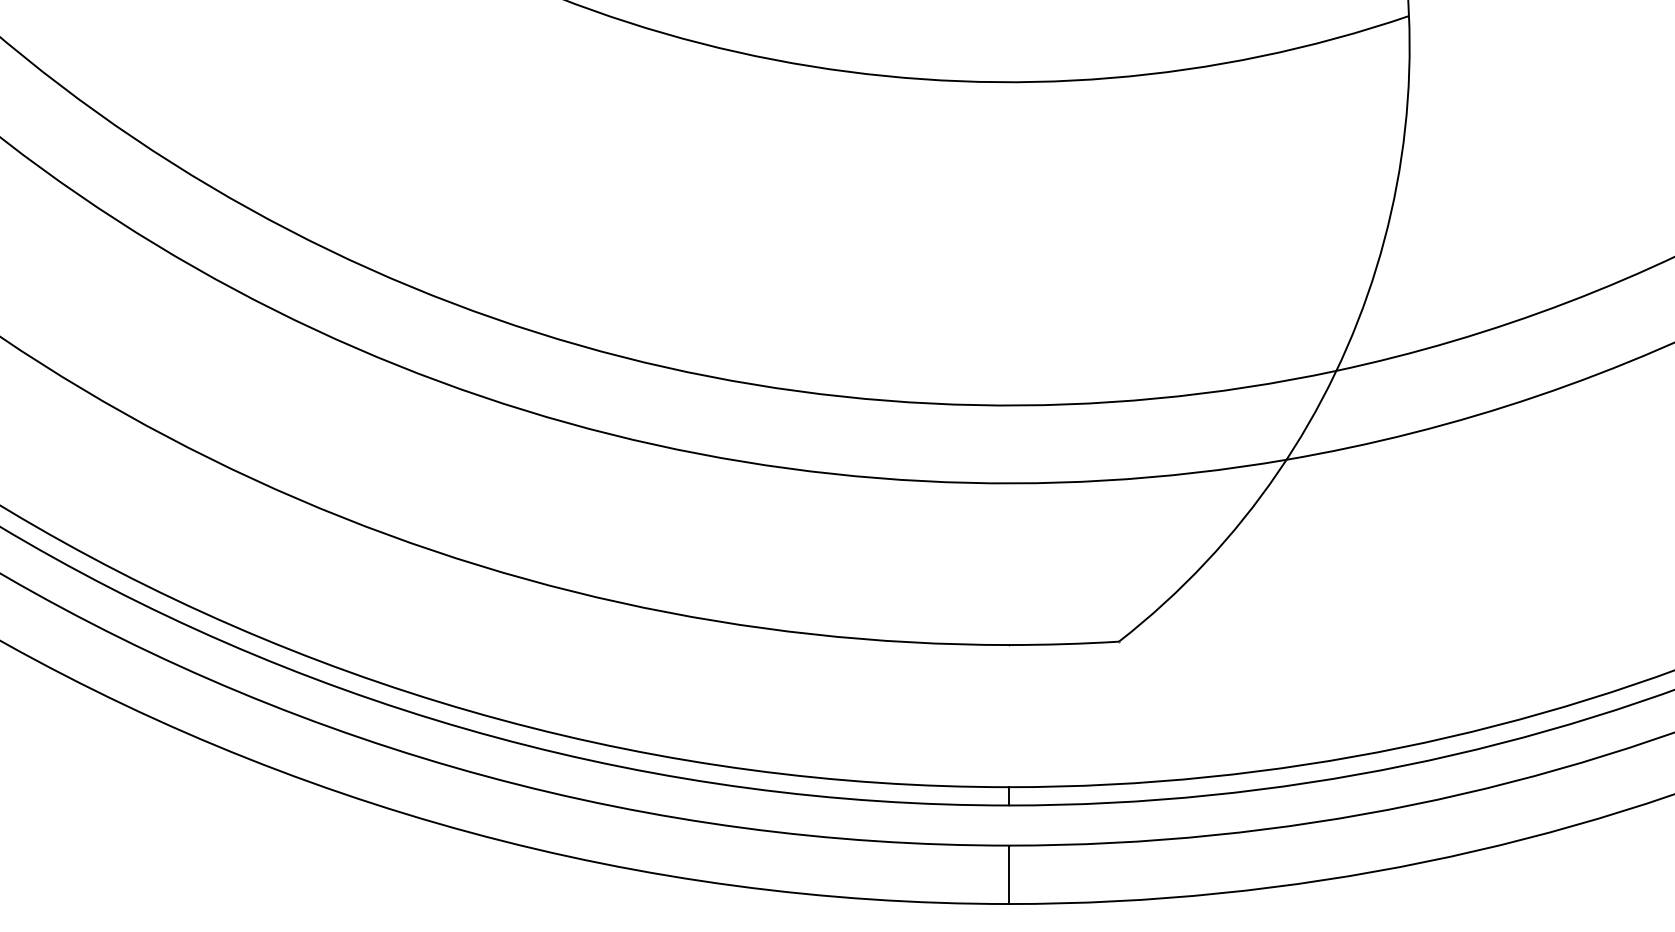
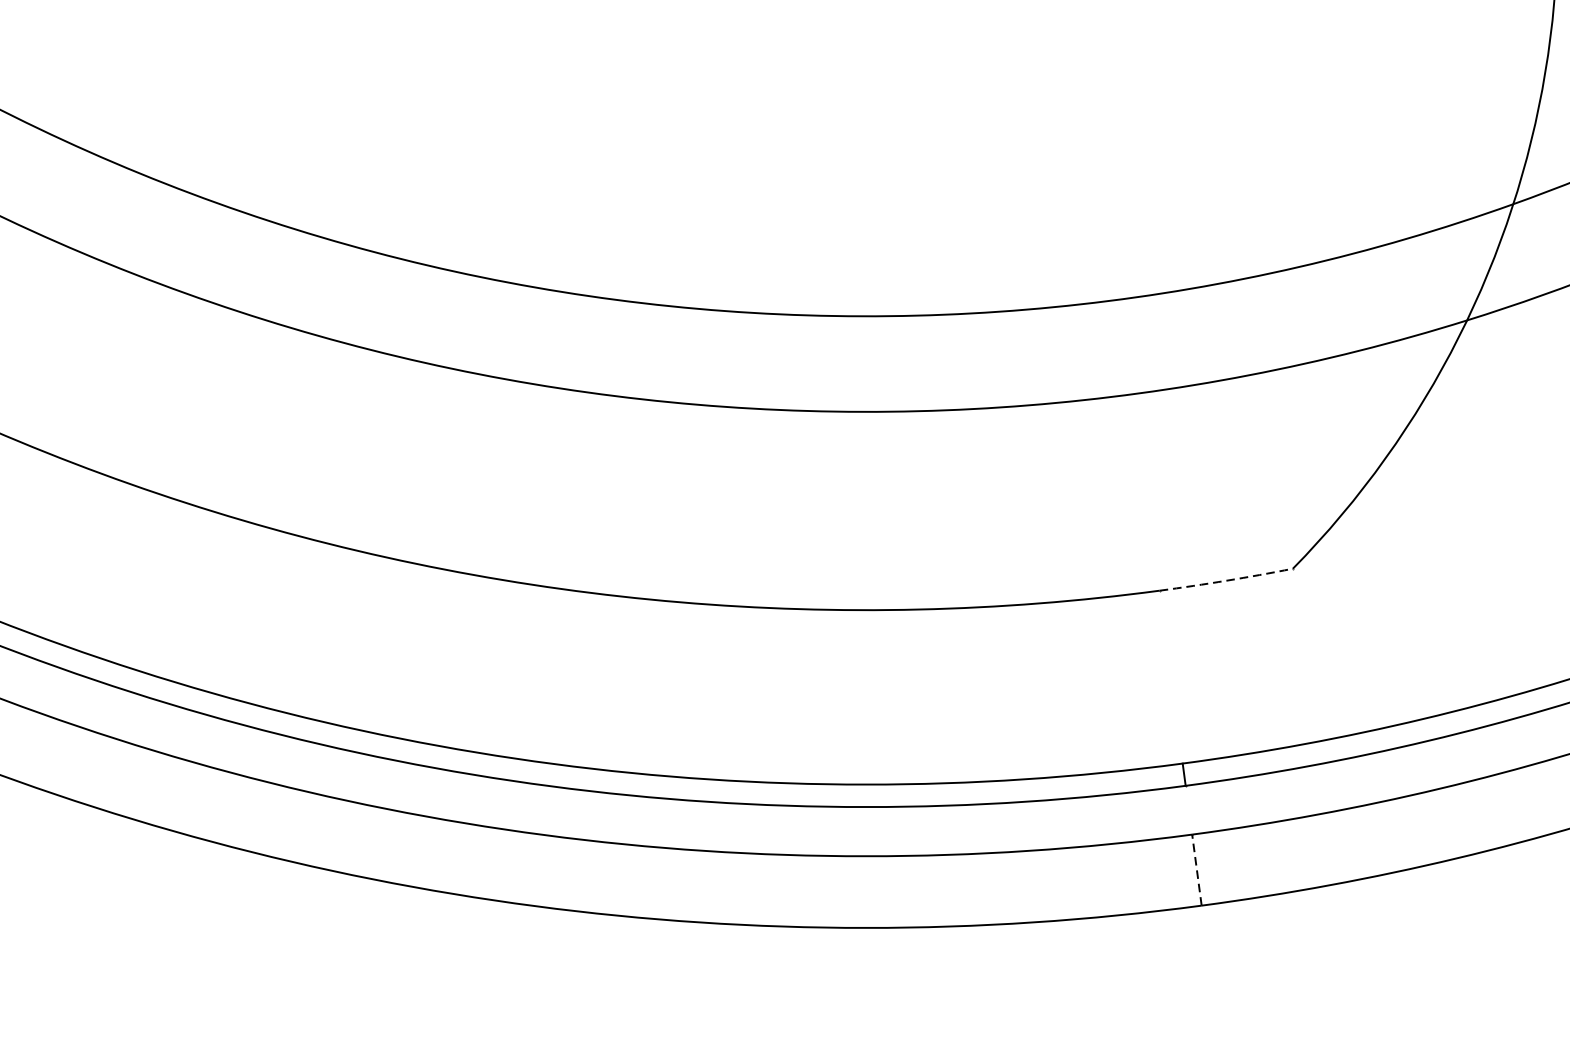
arc: (1064, 644) -> (1227, 581), solid -> dashed
line: (1008, 874) -> (1196, 869), solid -> dashed

